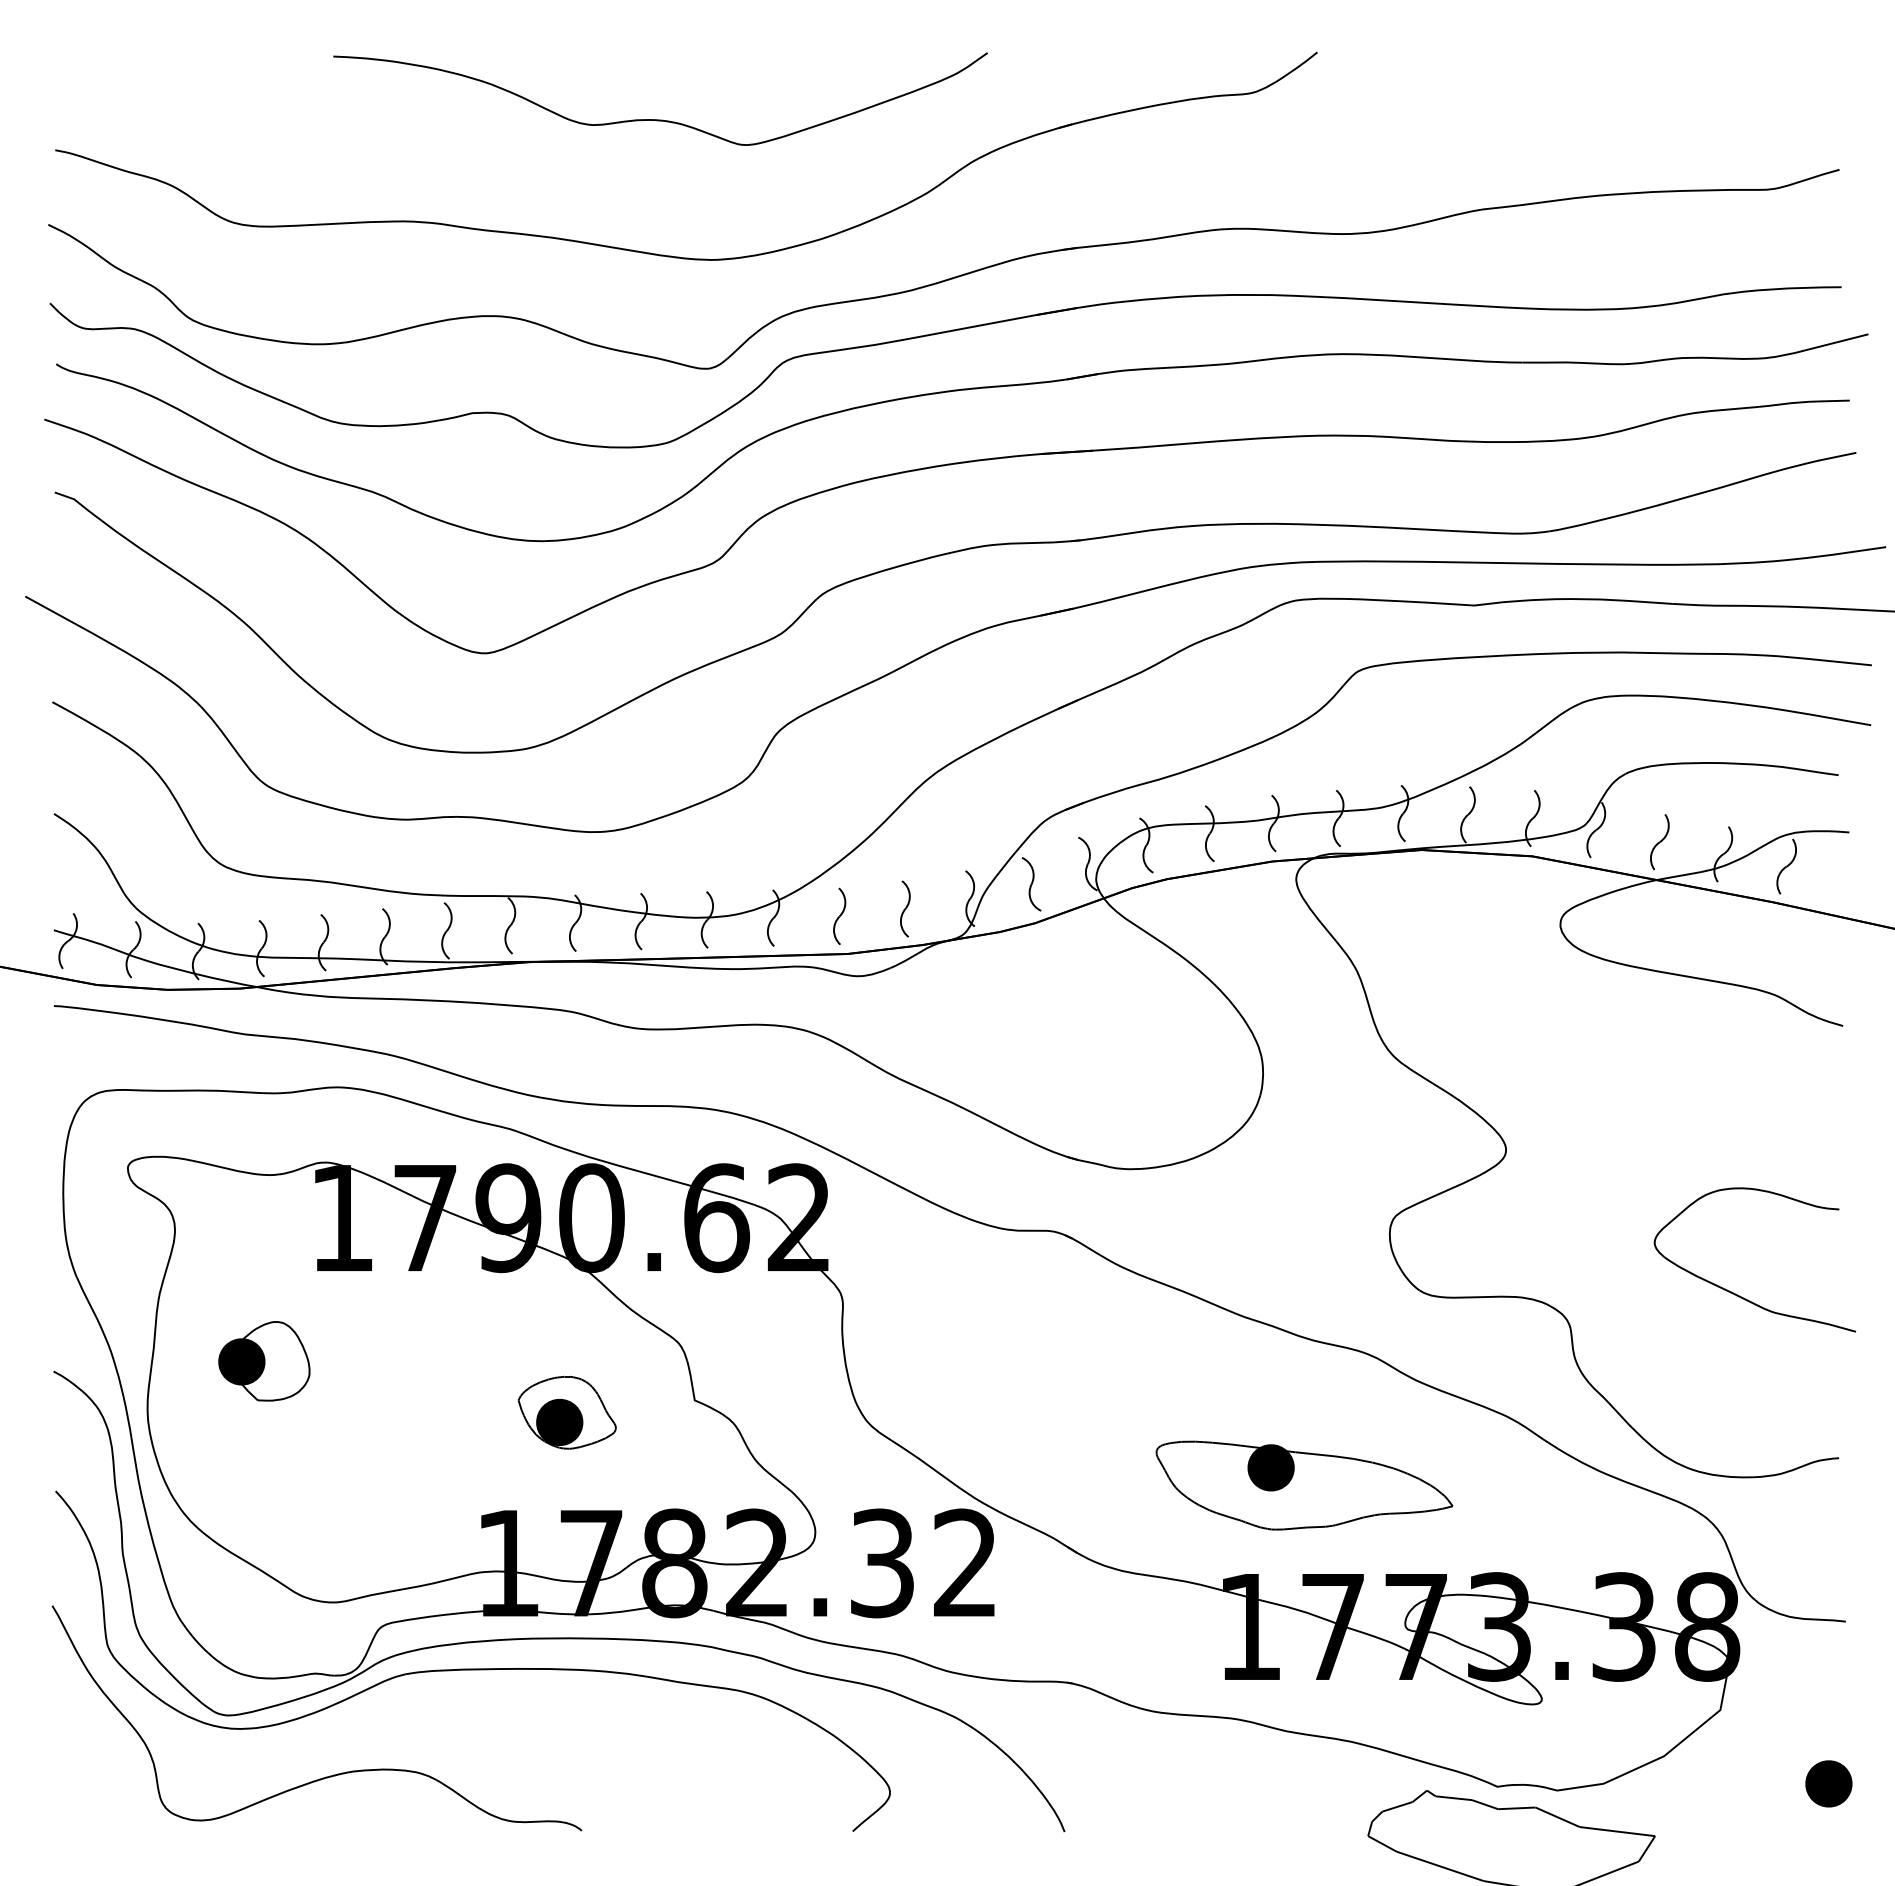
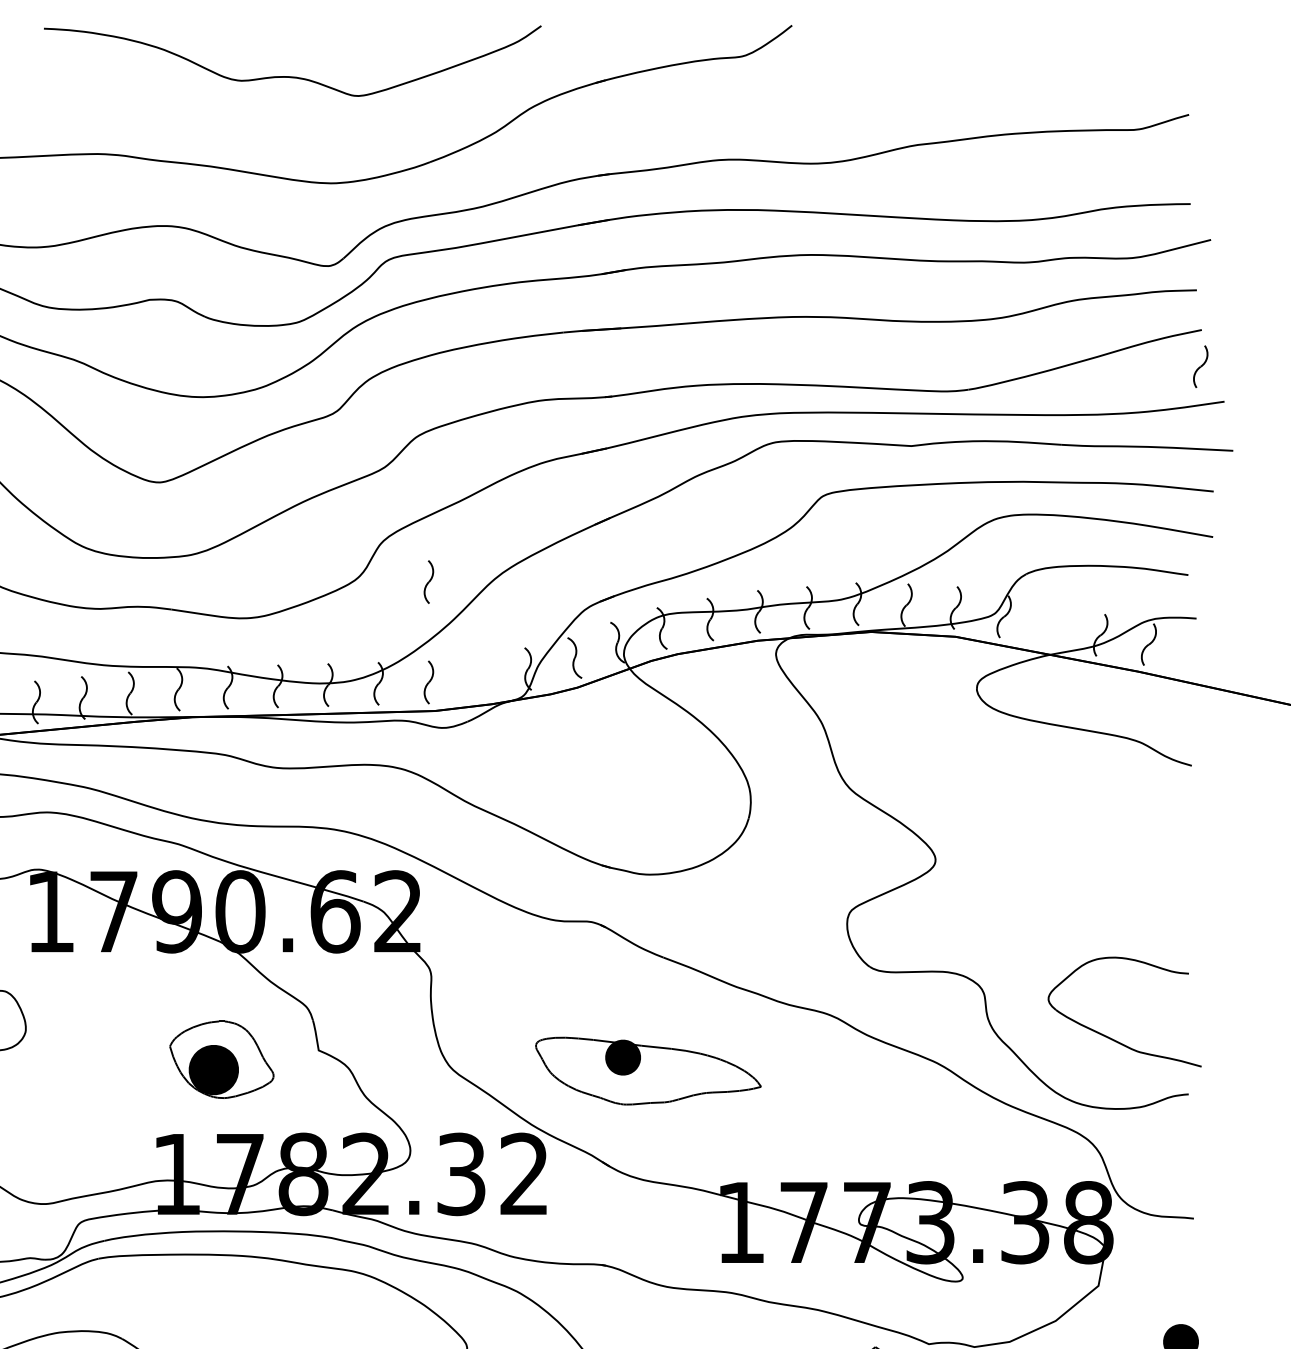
part: (839, 784) -> (428, 582), added
part: (1659, 842) -> (1200, 367), moved
part: (905, 908) -> (478, 676), removed
part: (1737, 1294) -> (1111, 1038), moved
part: (566, 1412) -> (221, 1059), size x1.4
part: (1304, 1485) -> (648, 1071), moved

